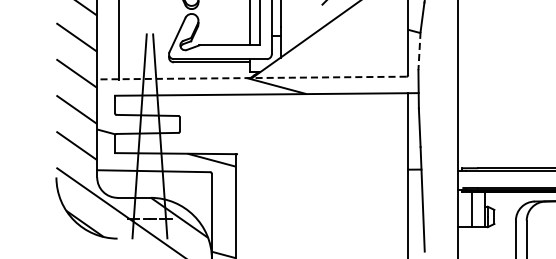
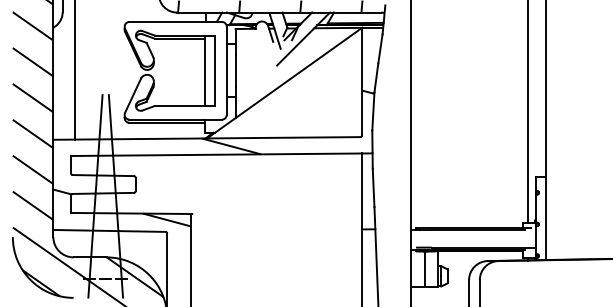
line: (419, 51) -> (373, 112), dashed -> solid
line: (251, 78) -> (206, 138), dashed -> solid

